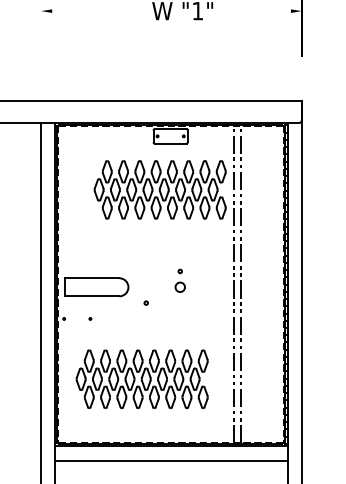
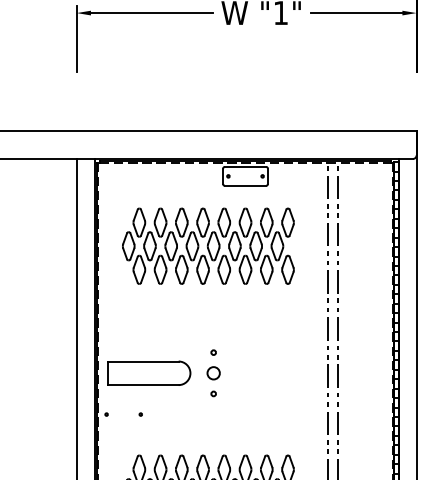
line: (98, 11) -> (151, 13), added
line: (255, 11) -> (356, 13), added
line: (41, 30) -> (77, 38), added
part: (159, 189) -> (207, 245), moved
part: (179, 280) -> (212, 364), moved

